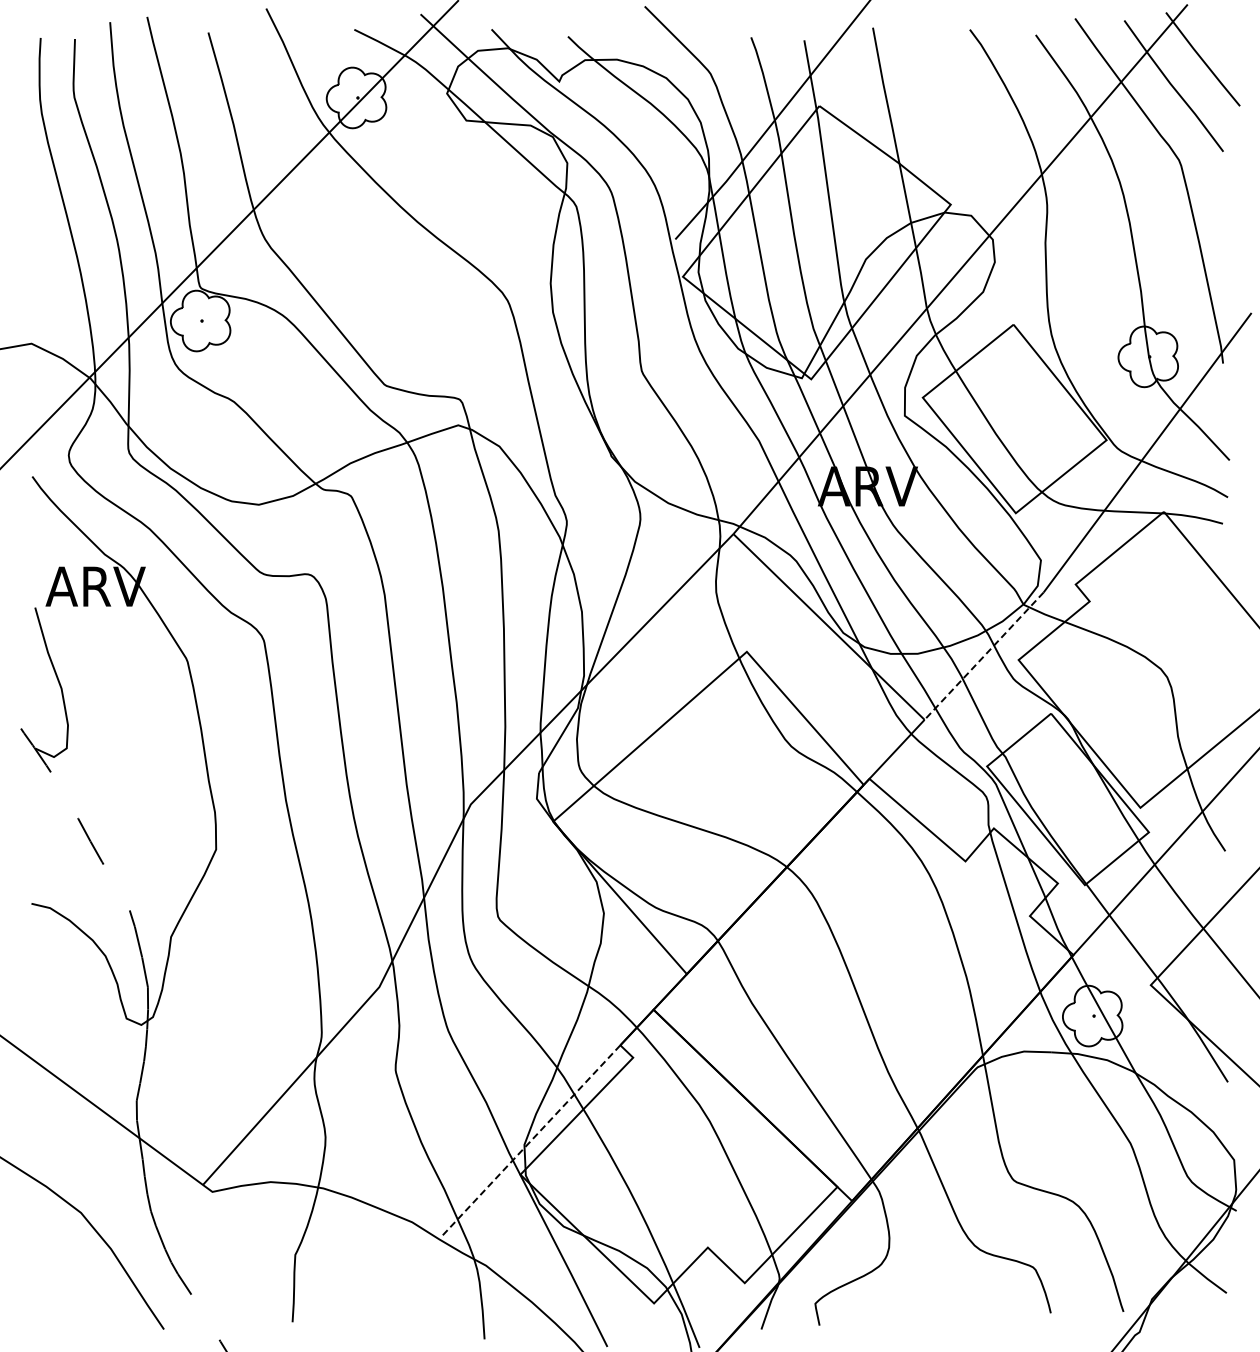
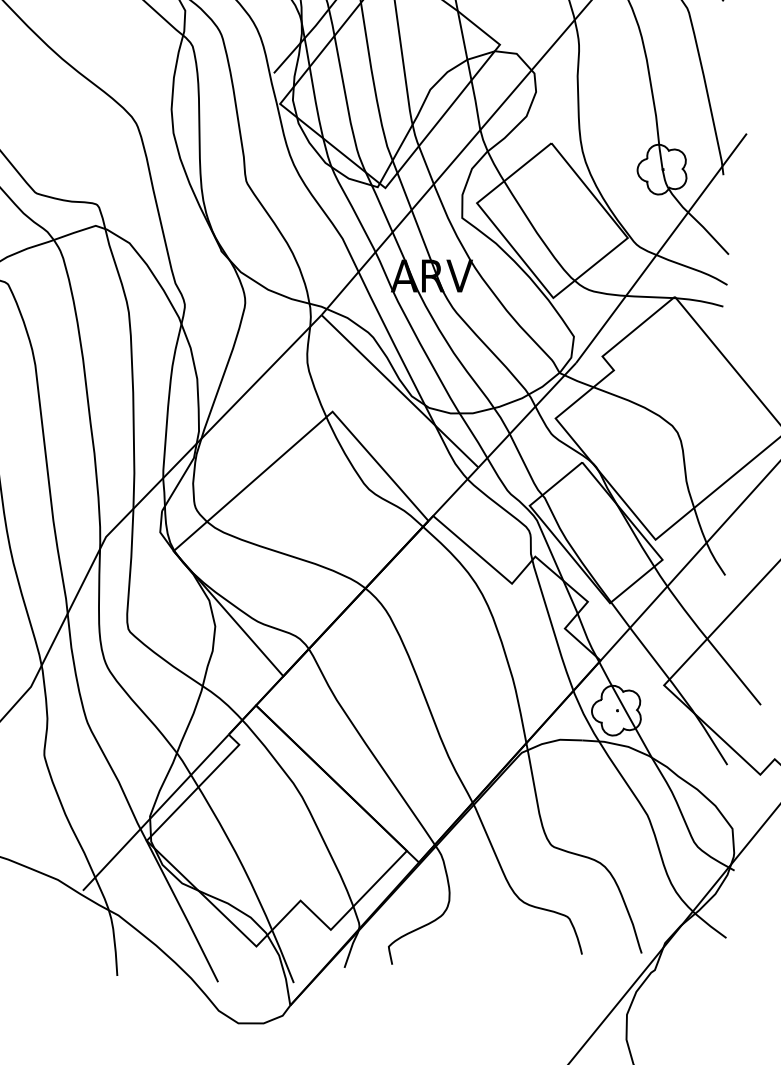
line: (983, 656) -> (526, 415), dashed -> solid
line: (531, 1140) -> (155, 812), dashed -> solid

